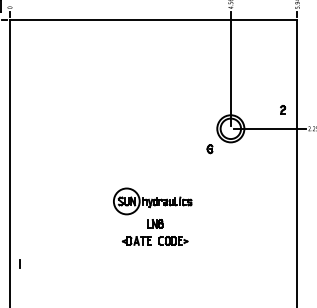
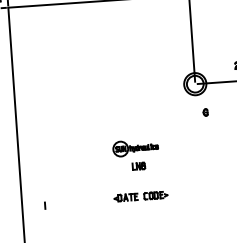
part: (209, 149) -> (205, 112), moved
part: (152, 201) -> (135, 148), size x0.7
part: (154, 240) -> (140, 196), moved
line: (19, 263) -> (44, 205), moved

